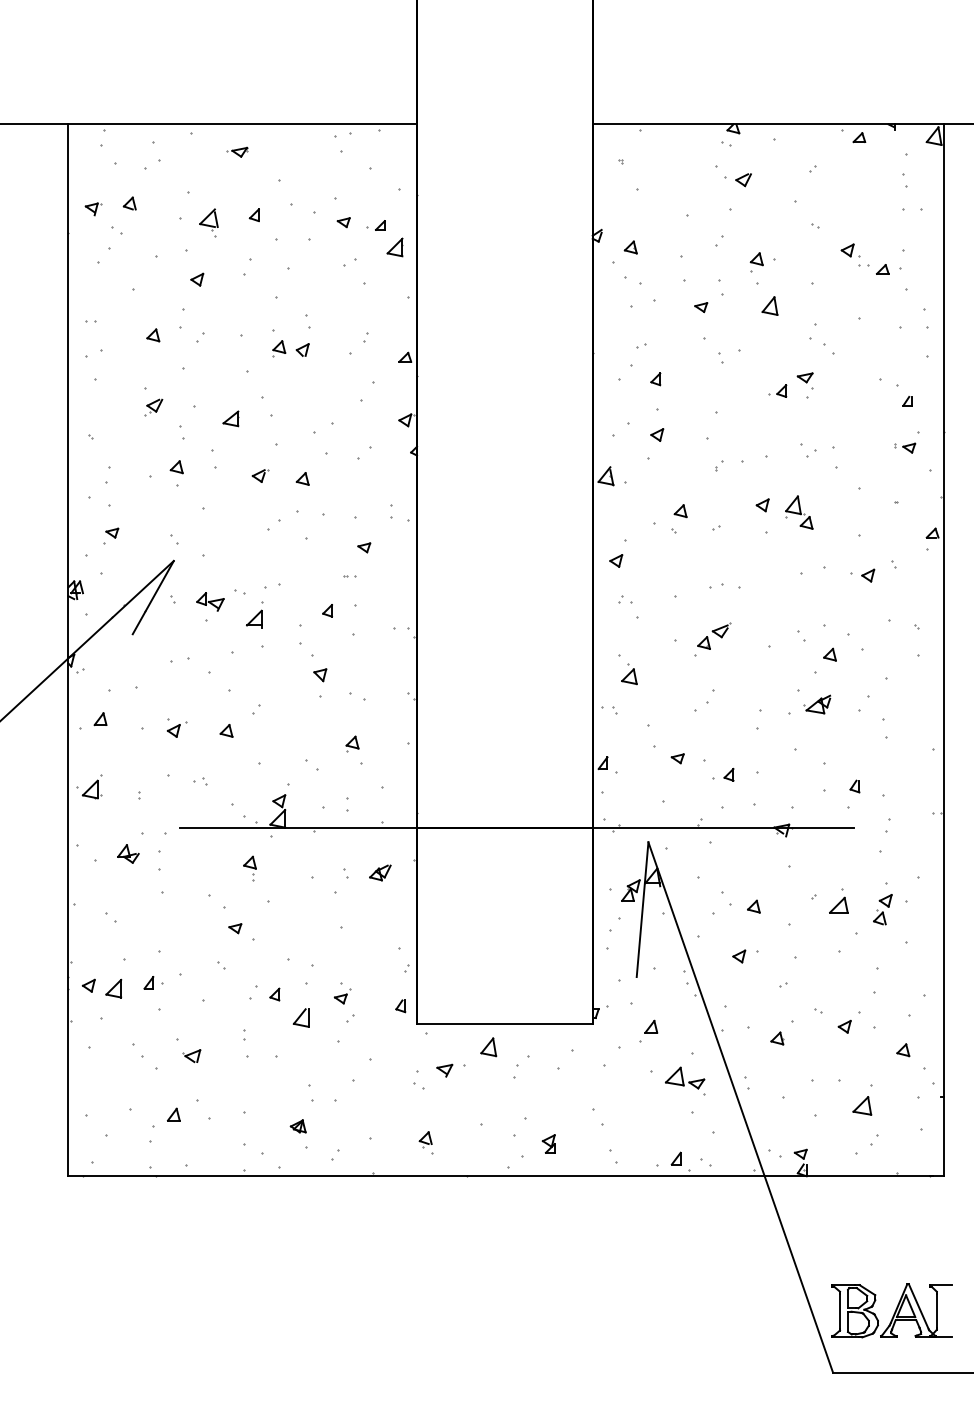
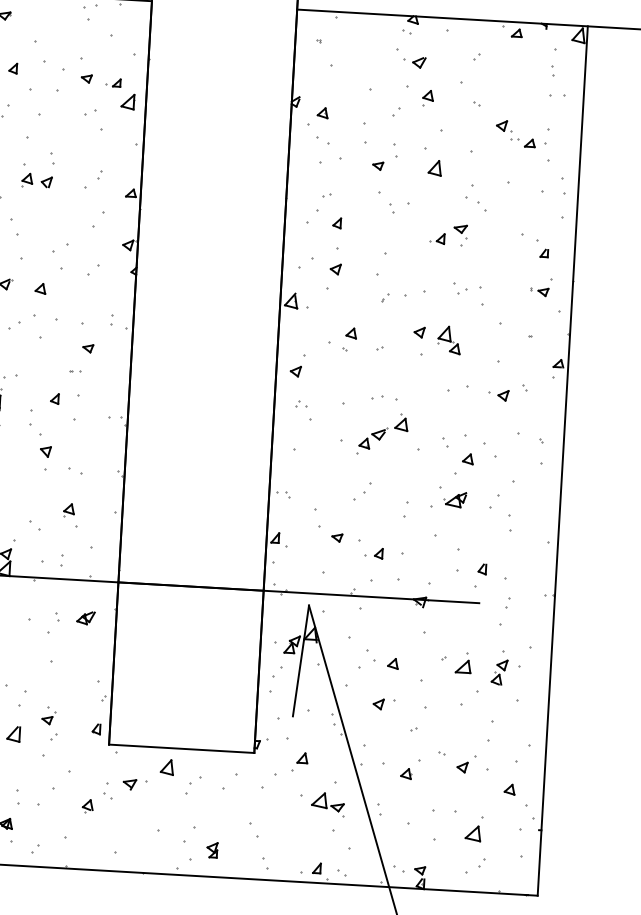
part: (756, 262) -> (427, 98), moved
part: (629, 674) -> (401, 422), moved
part: (425, 1139) -> (87, 806), moved

